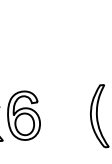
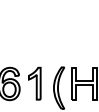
part: (61, 112) -> (34, 83), added

